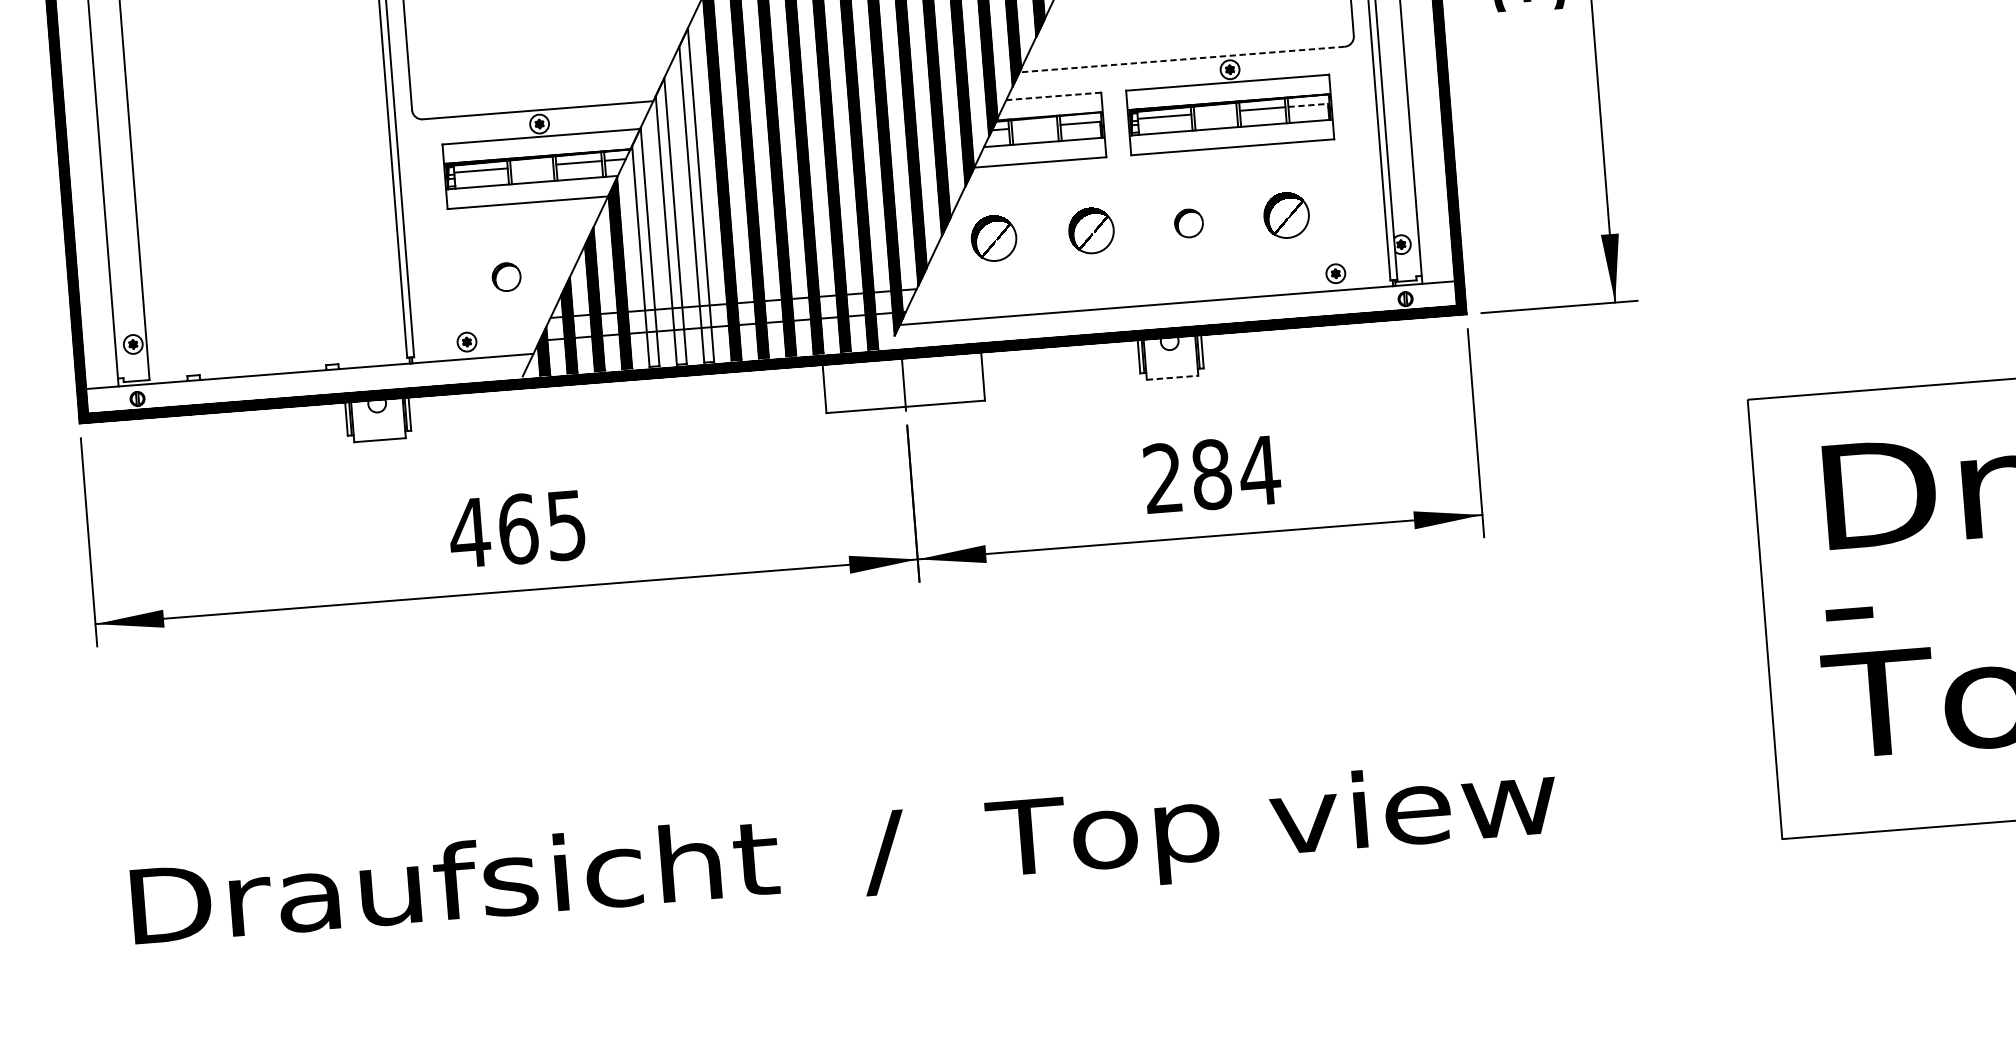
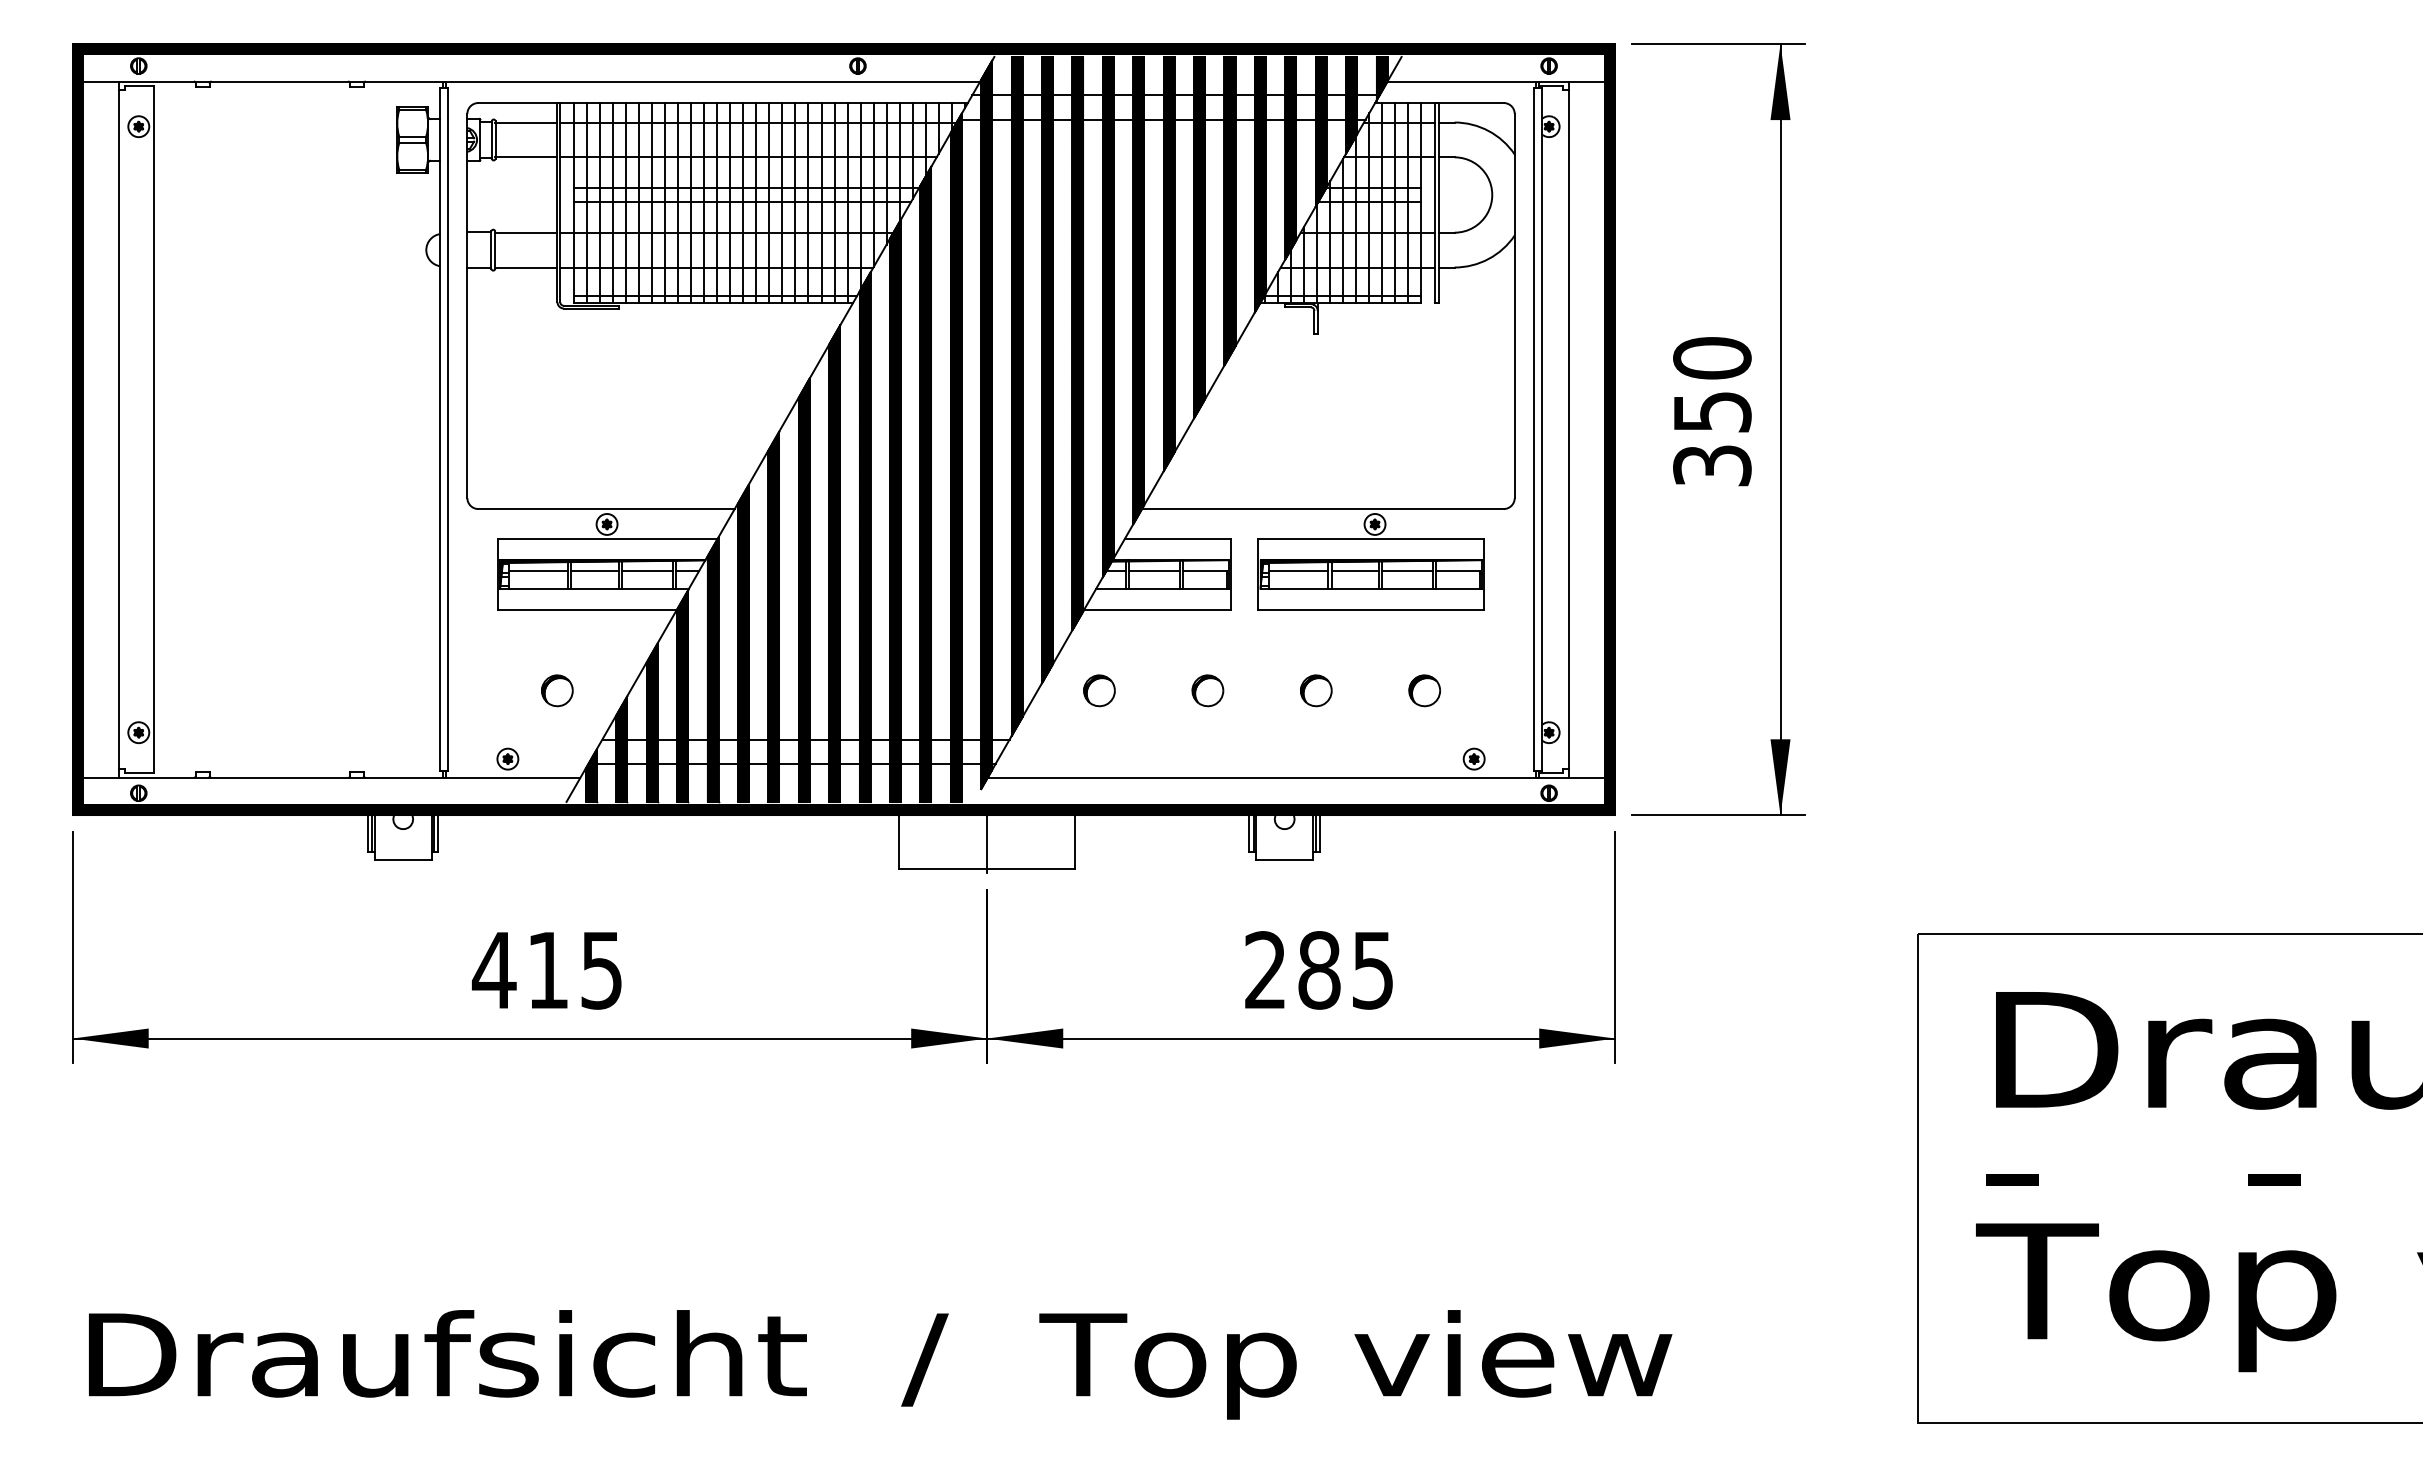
line: (1181, 60) -> (1322, 509), dashed -> solid
line: (1053, 96) -> (1177, 538), dashed -> solid
line: (1308, 105) -> (1458, 570), dashed -> solid
line: (1214, 112) -> (1354, 570), added
line: (1034, 126) -> (1153, 570), added
line: (531, 166) -> (594, 570), added
hatch: (695, 195) -> (773, 616), added
part: (1286, 215) -> (1424, 690), size x0.62
hatch: (669, 221) -> (742, 643), added
part: (1091, 230) -> (1207, 690), size x0.62
part: (994, 238) -> (1099, 690), size x0.62
hatch: (644, 247) -> (712, 670), added
line: (1172, 377) -> (1284, 859), dashed -> solid
text: (1259, 470) -> (1372, 970), 284 -> 285
text: (518, 529) -> (548, 970), 465 -> 415

